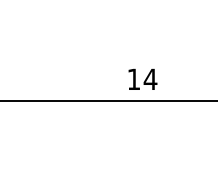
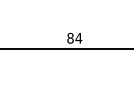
text: (133, 77) -> (70, 37), 14 -> 84

